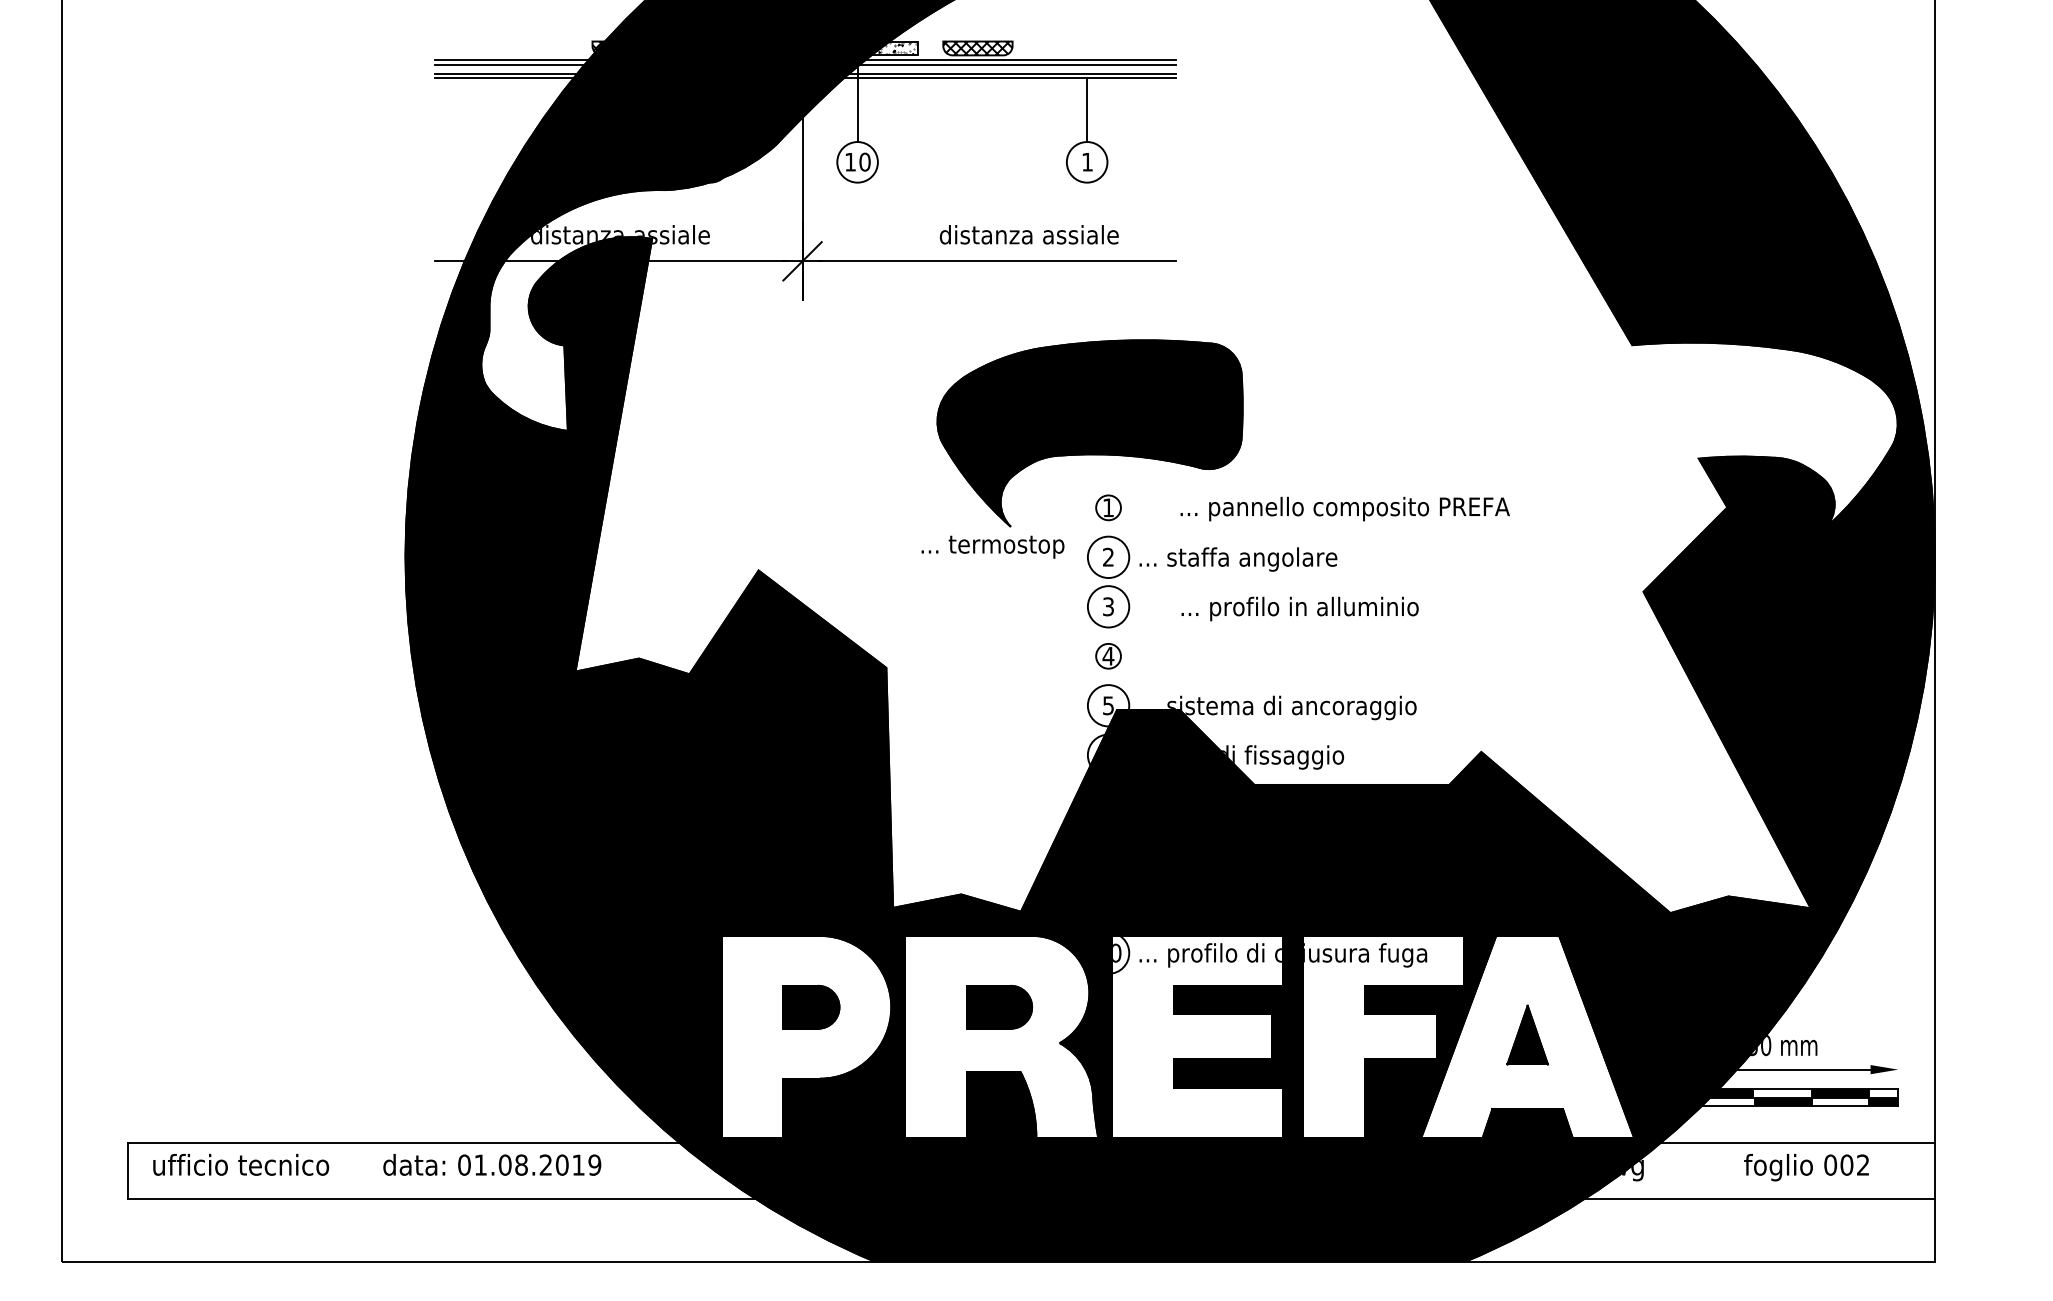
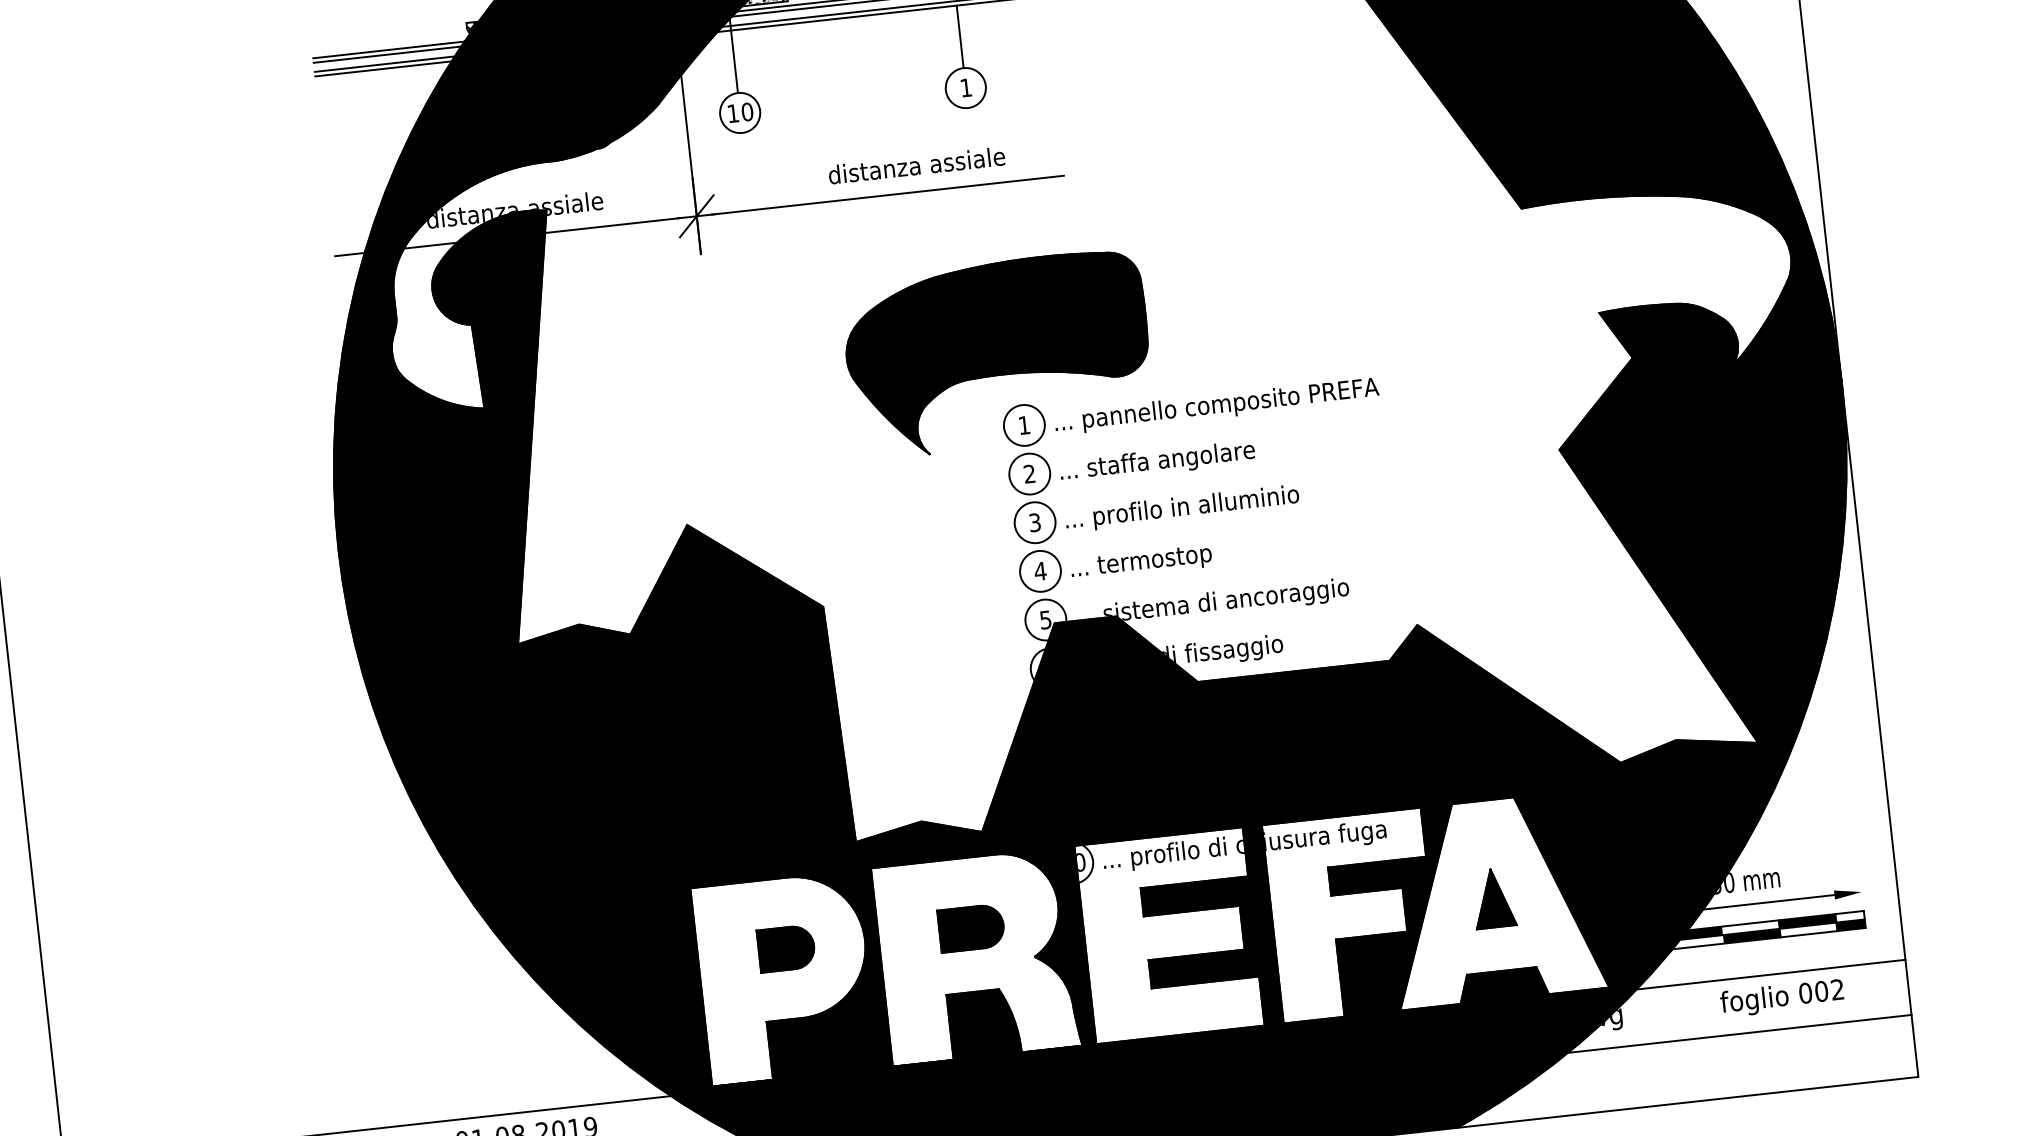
circle: (1108, 507) -> (1024, 425), size x1.67
text: (1344, 508) -> (1216, 405), moved
text: (992, 546) -> (1140, 562), moved
text: (1299, 608) -> (1181, 508), moved
circle: (1108, 655) -> (1040, 570), size x1.67

